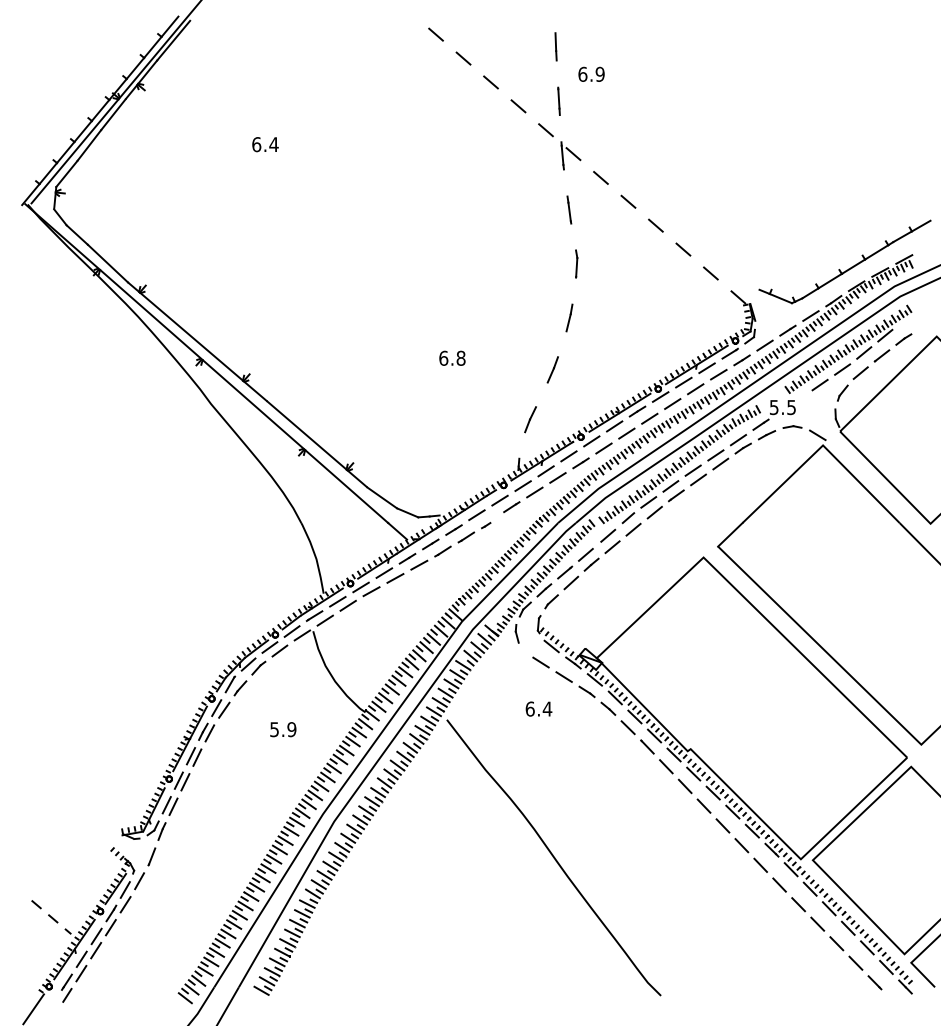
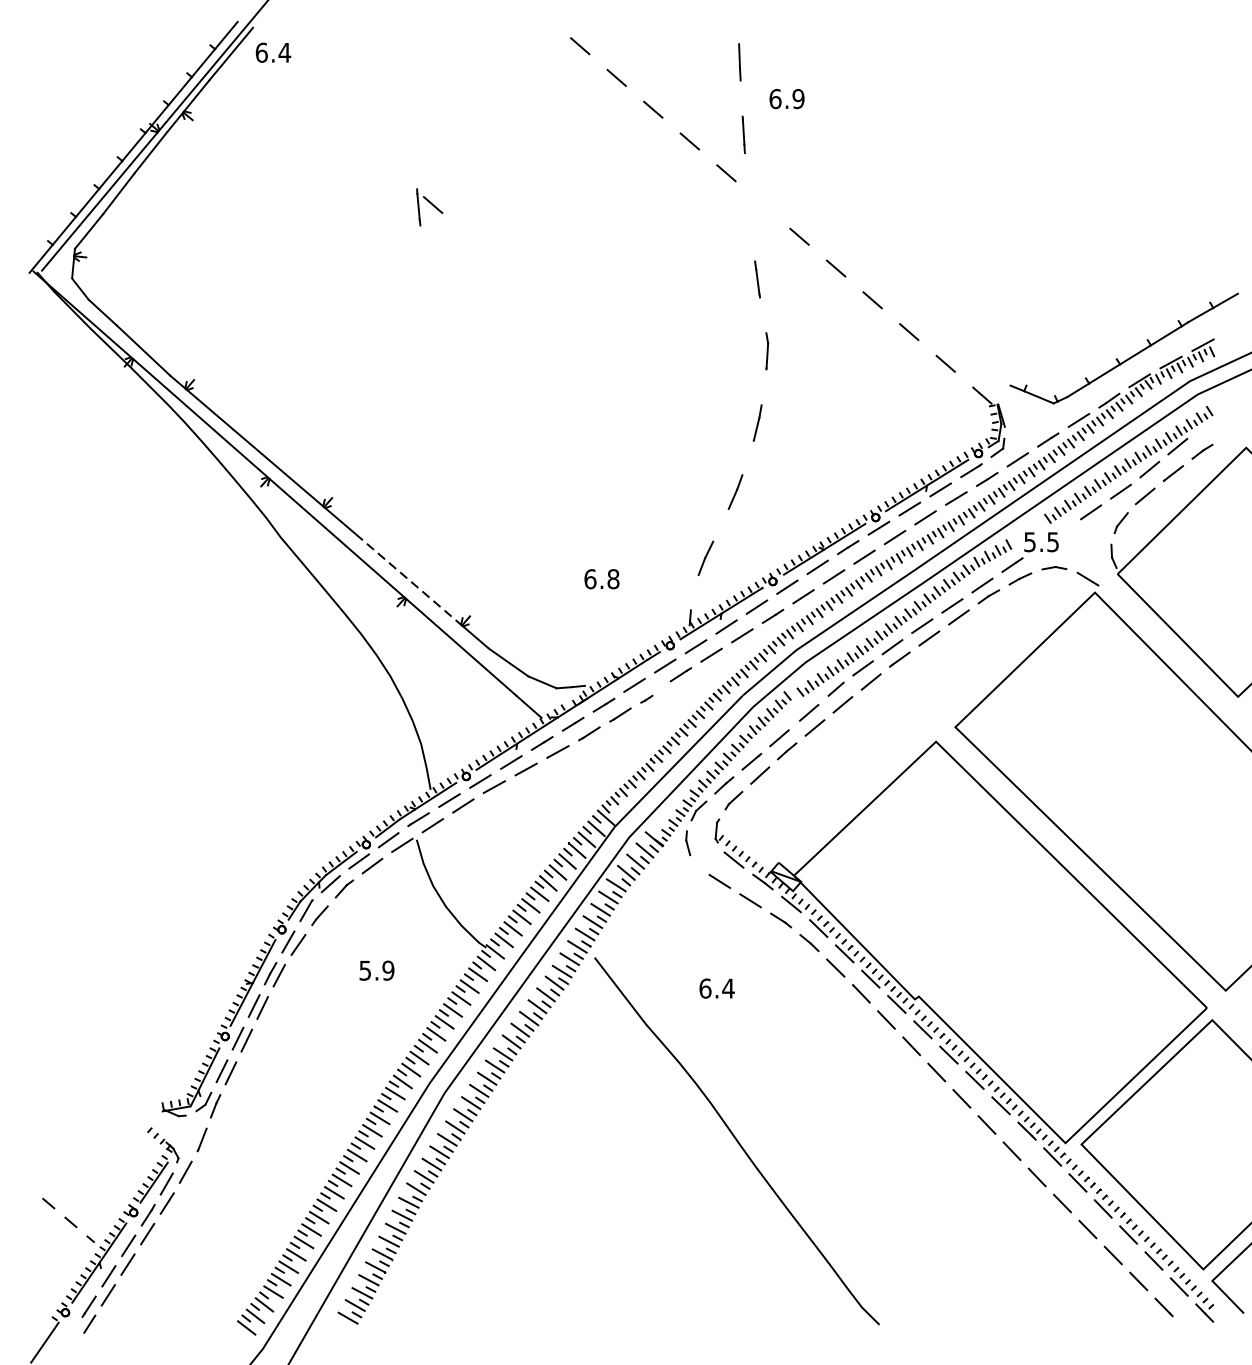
text: (265, 144) -> (273, 52), moved
part: (570, 155) -> (429, 206), moved
text: (452, 357) -> (602, 578), moved
line: (307, 435) -> (409, 579), solid -> dashed
text: (538, 708) -> (716, 987), moved

